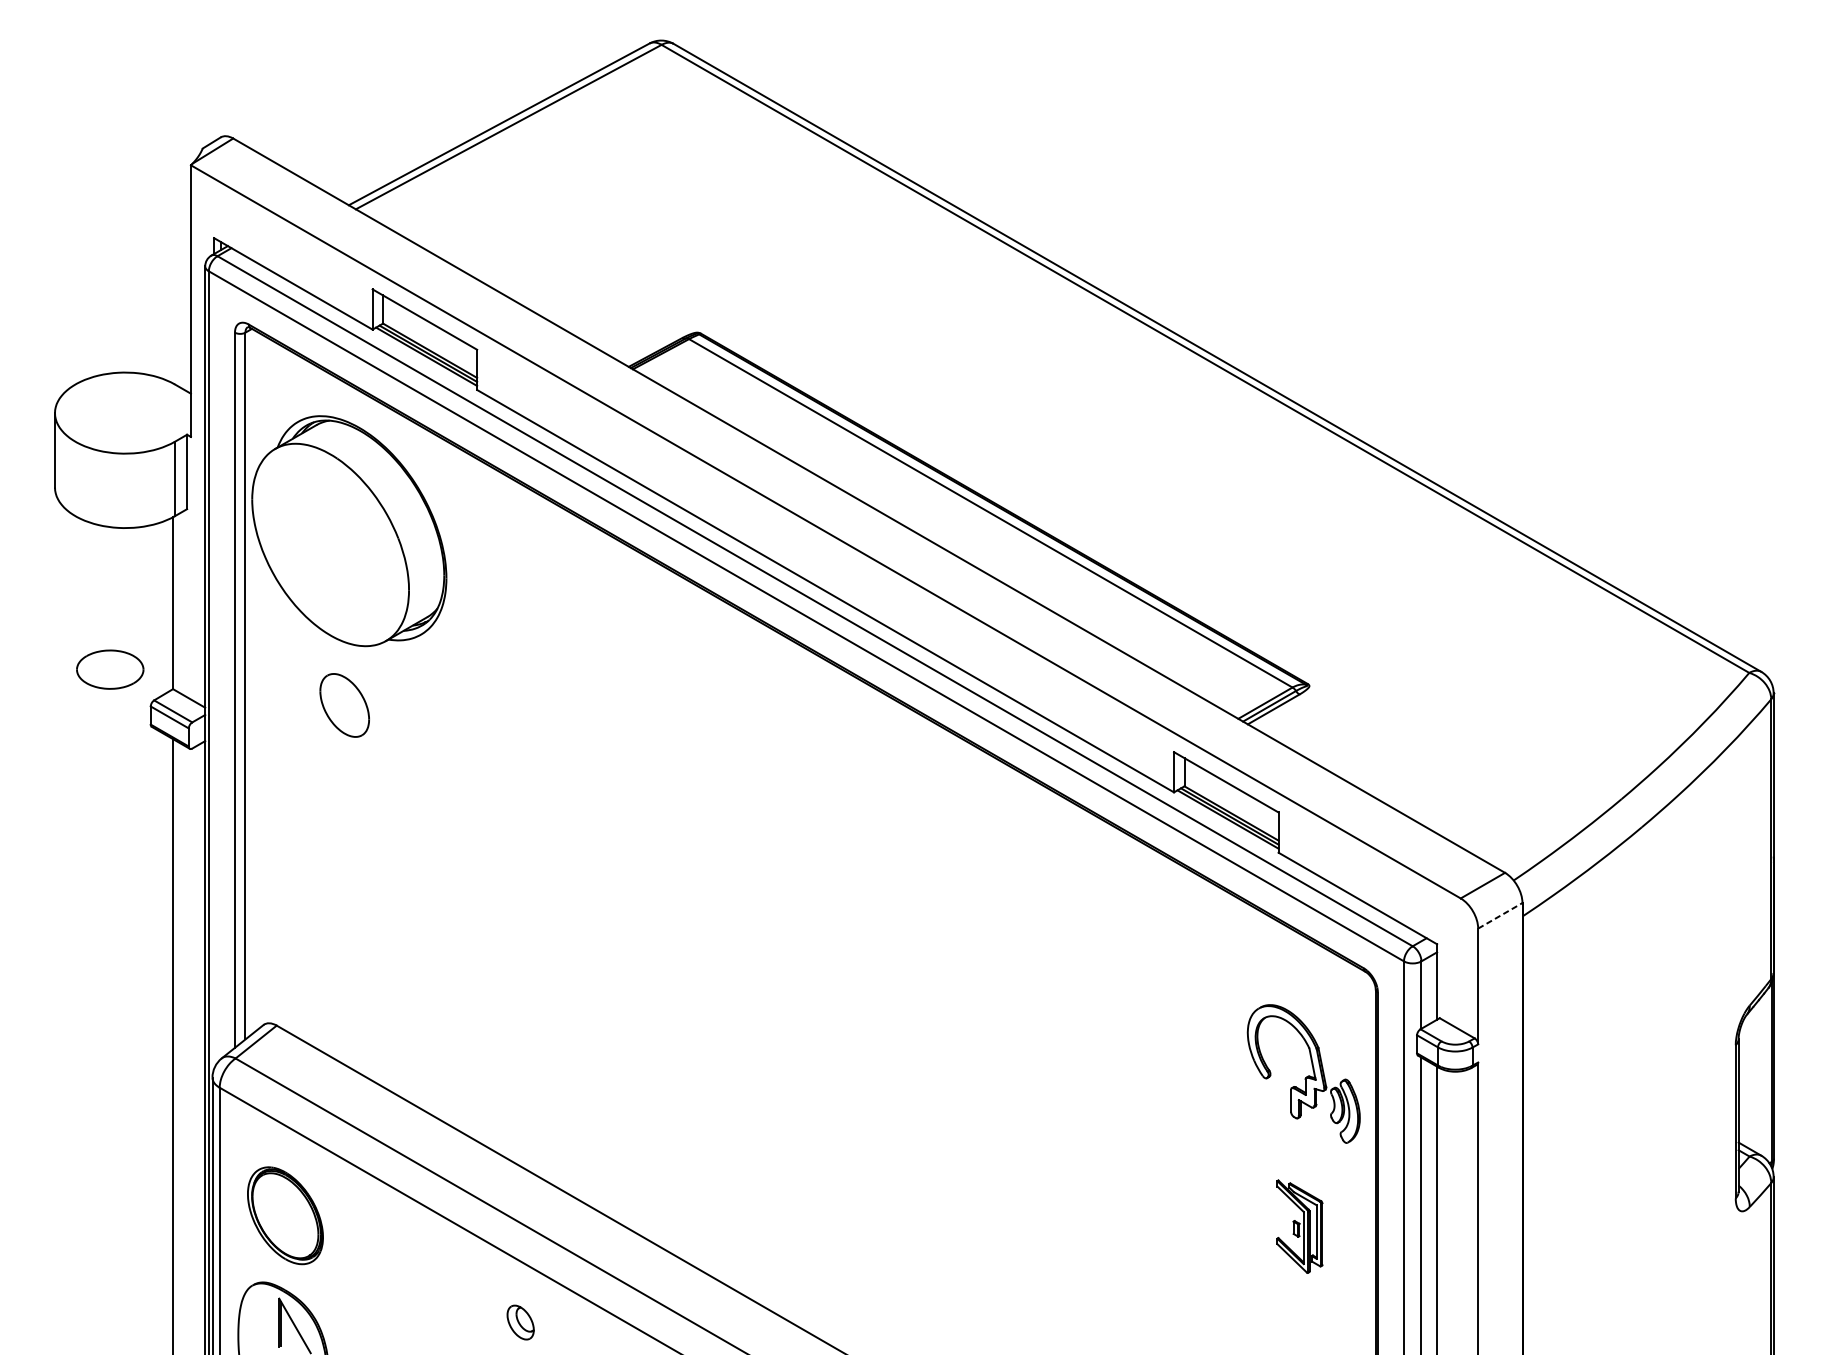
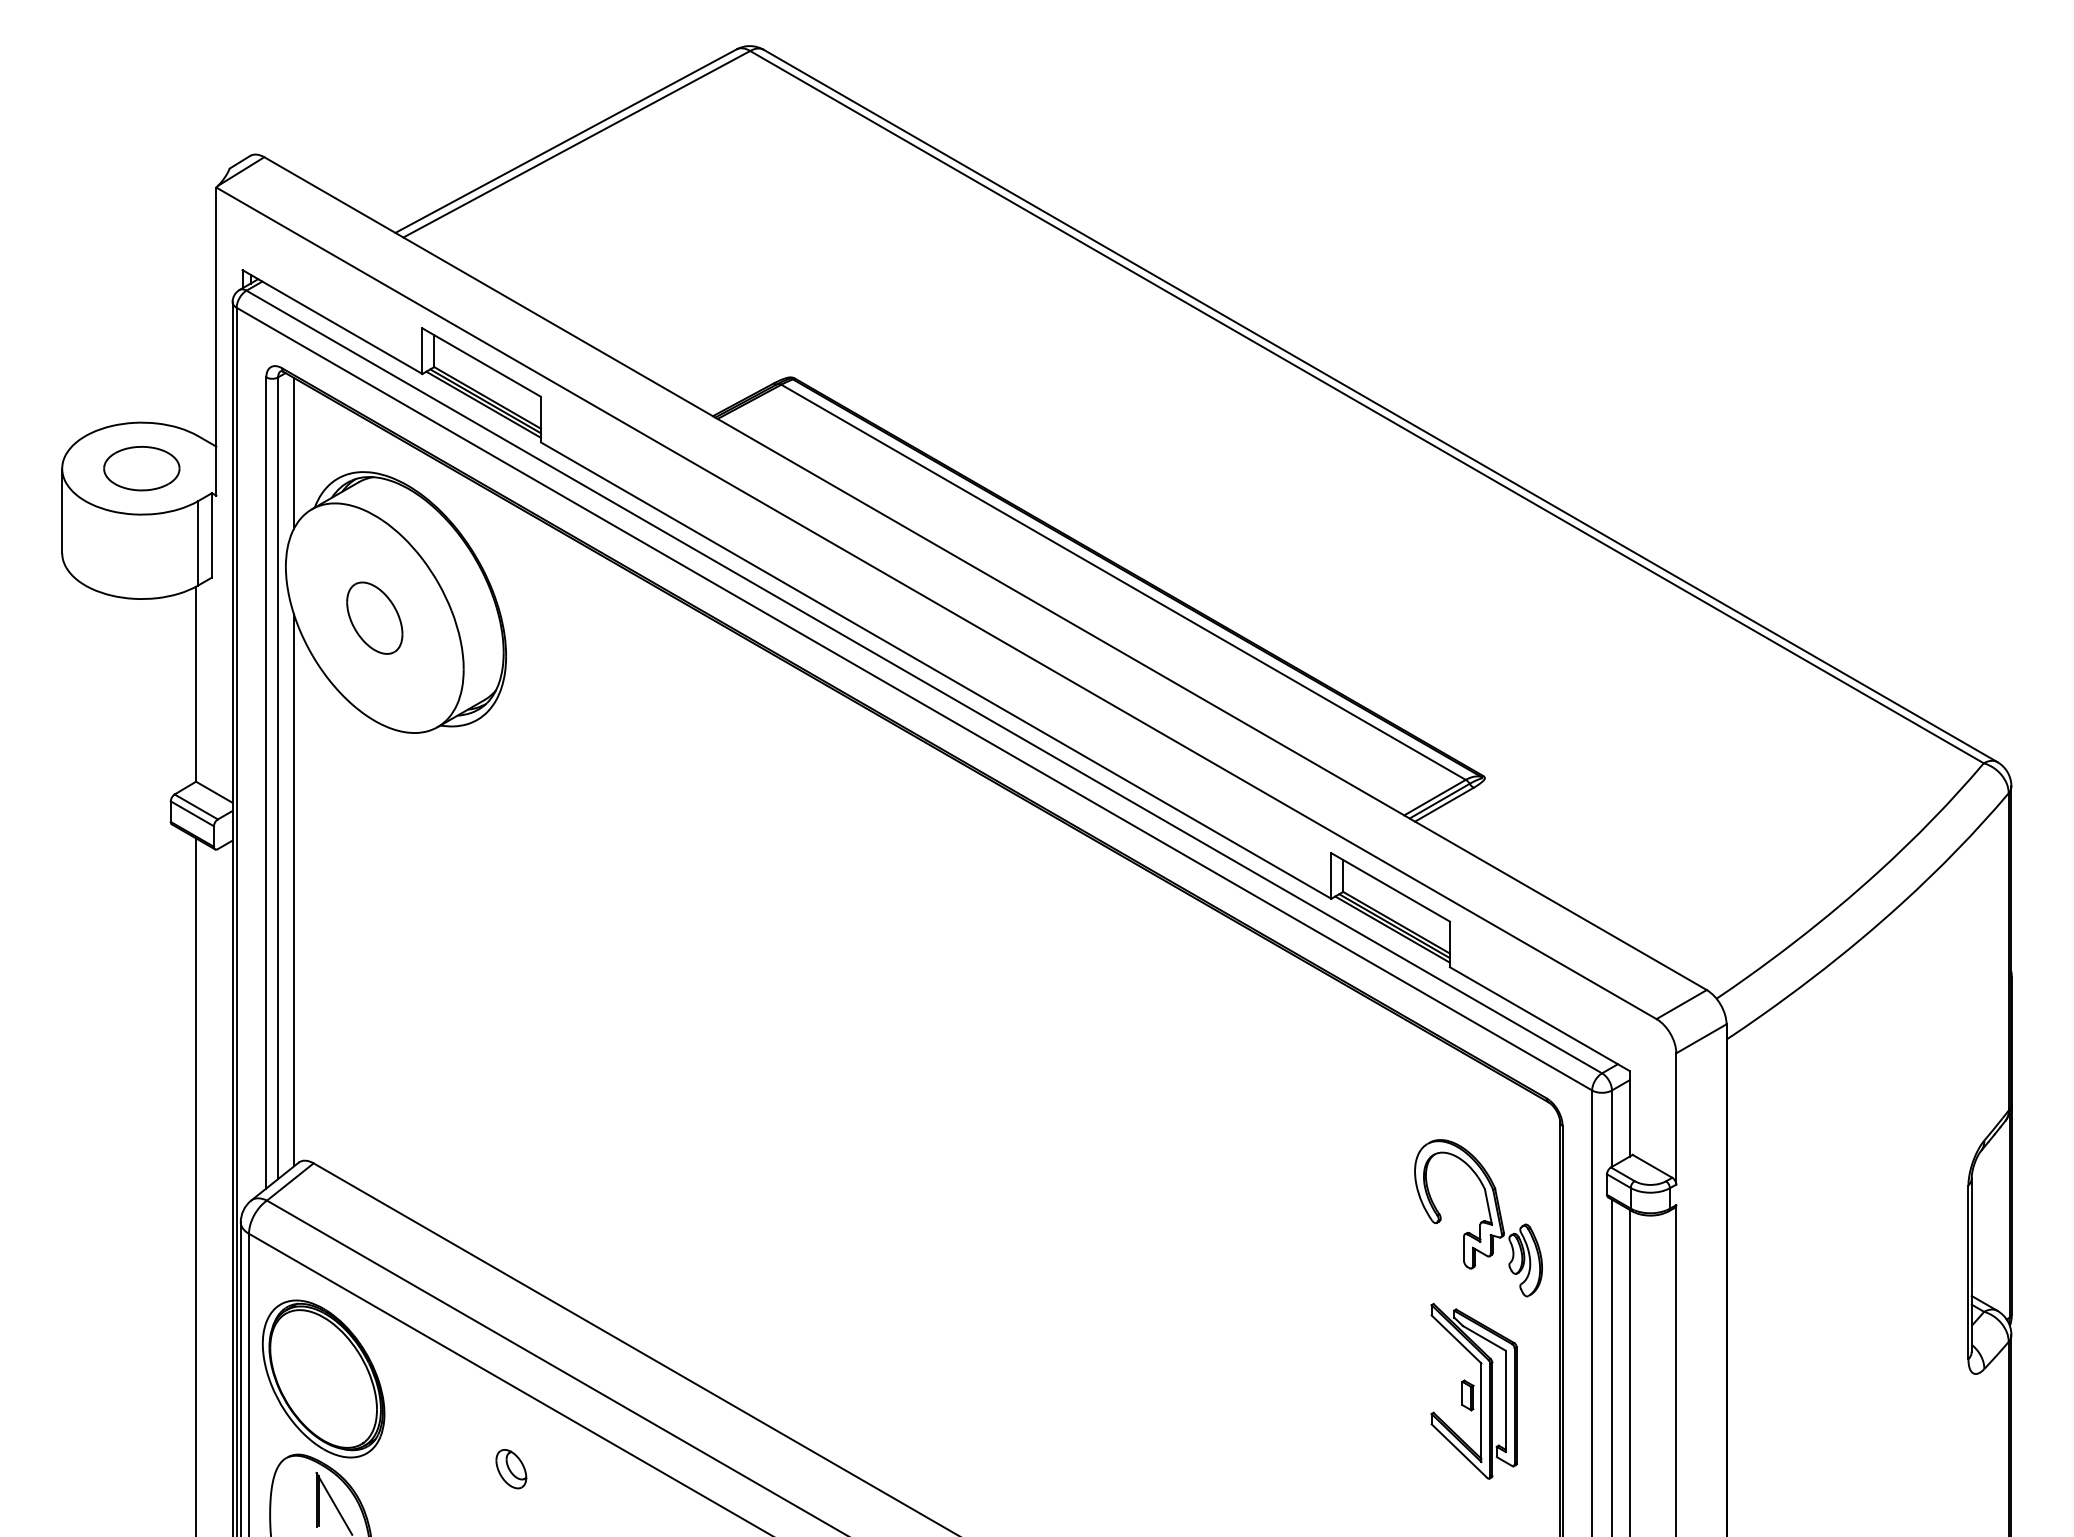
line: (258, 399) -> (293, 453), added
part: (109, 669) -> (141, 468), moved
part: (344, 704) -> (374, 617), moved
line: (258, 785) -> (293, 890), added
line: (1500, 915) -> (1701, 1038), dashed -> solid
part: (285, 1215) -> (323, 1378), size x1.43
part: (1299, 1226) -> (1473, 1391), size x1.67
part: (520, 1322) -> (511, 1469), moved

